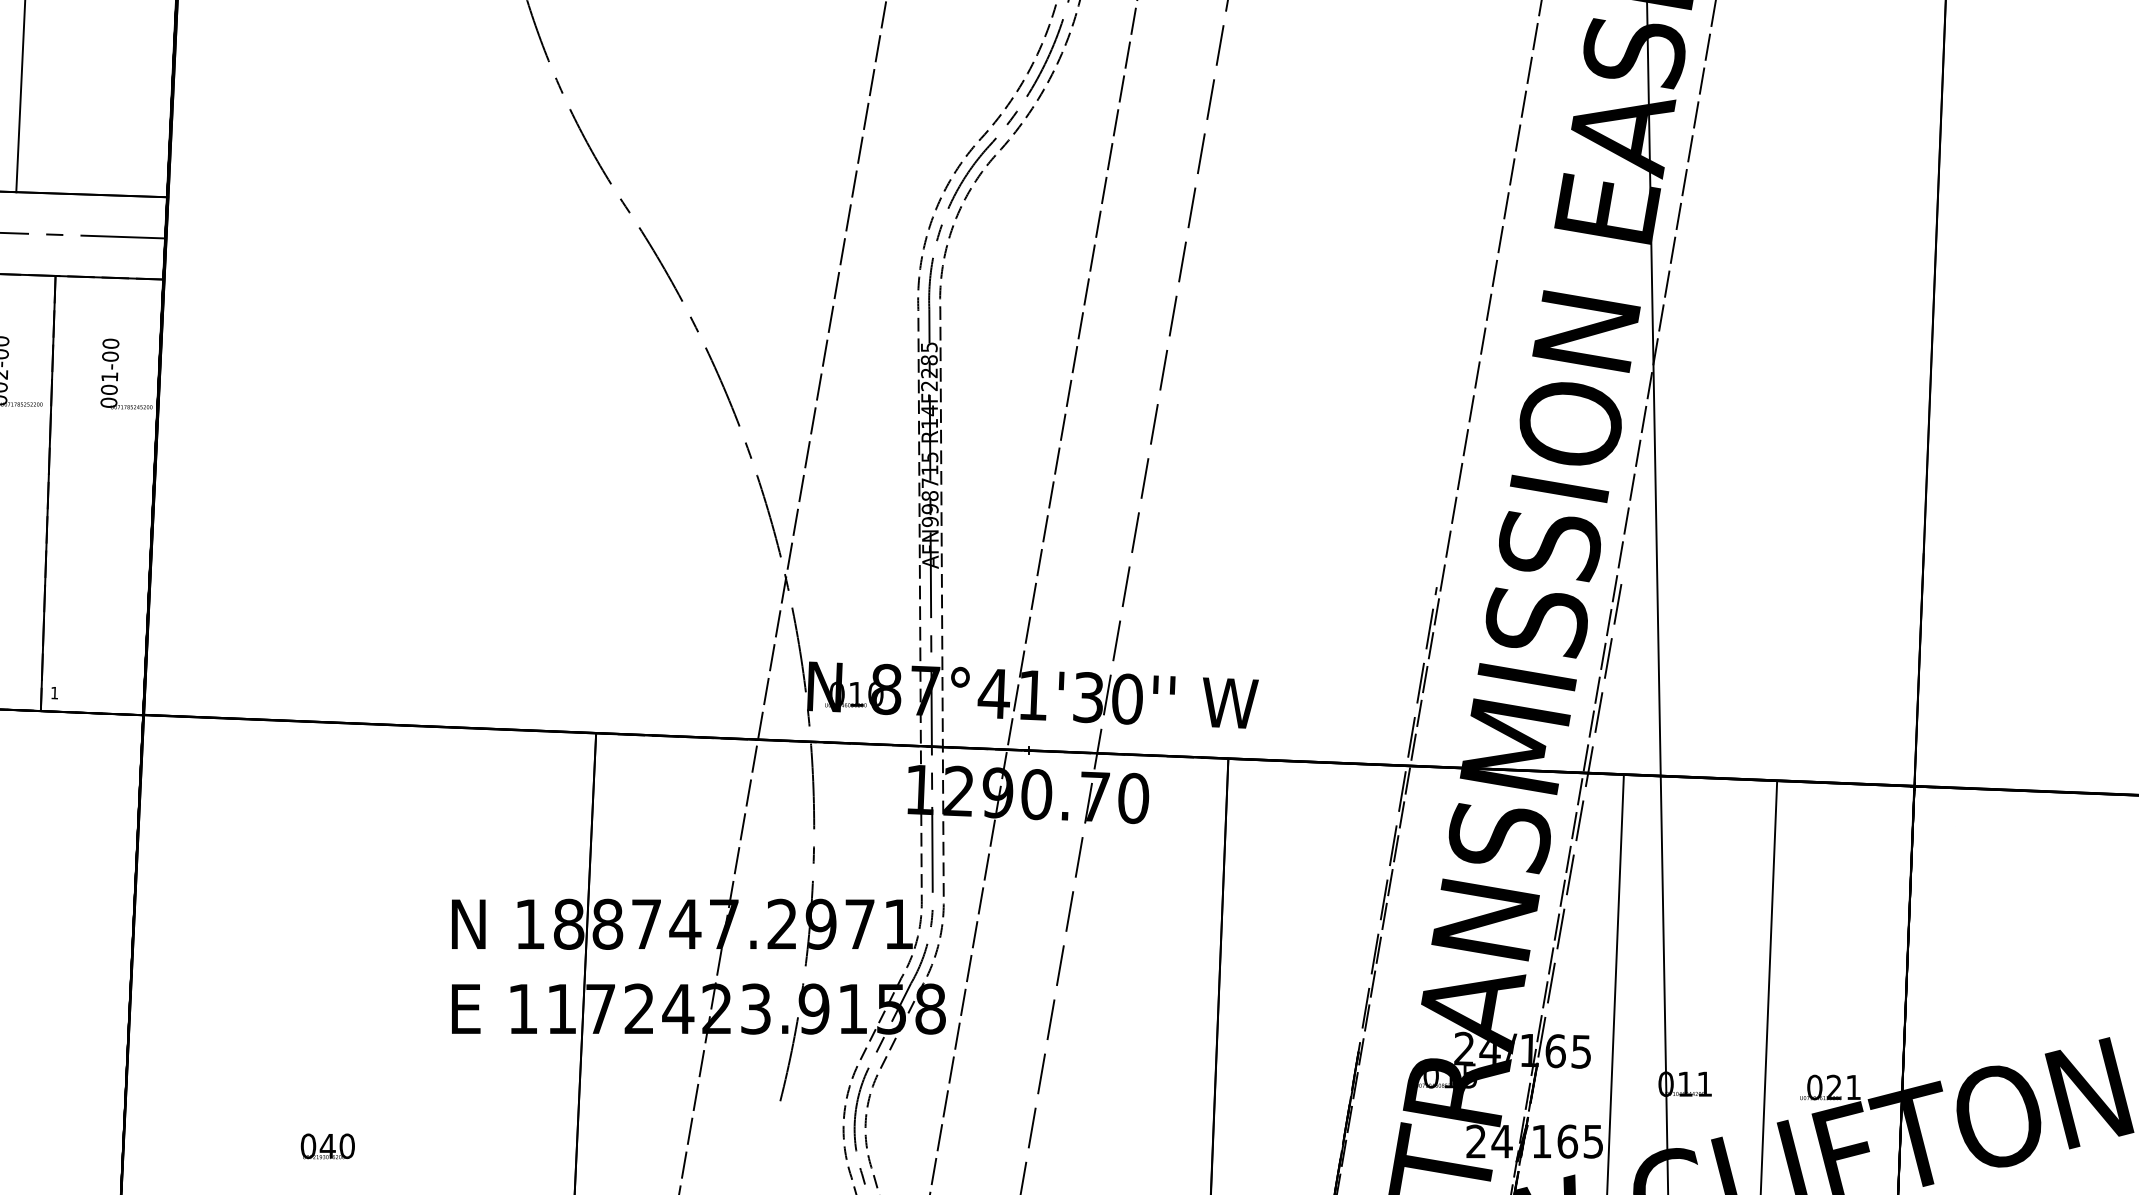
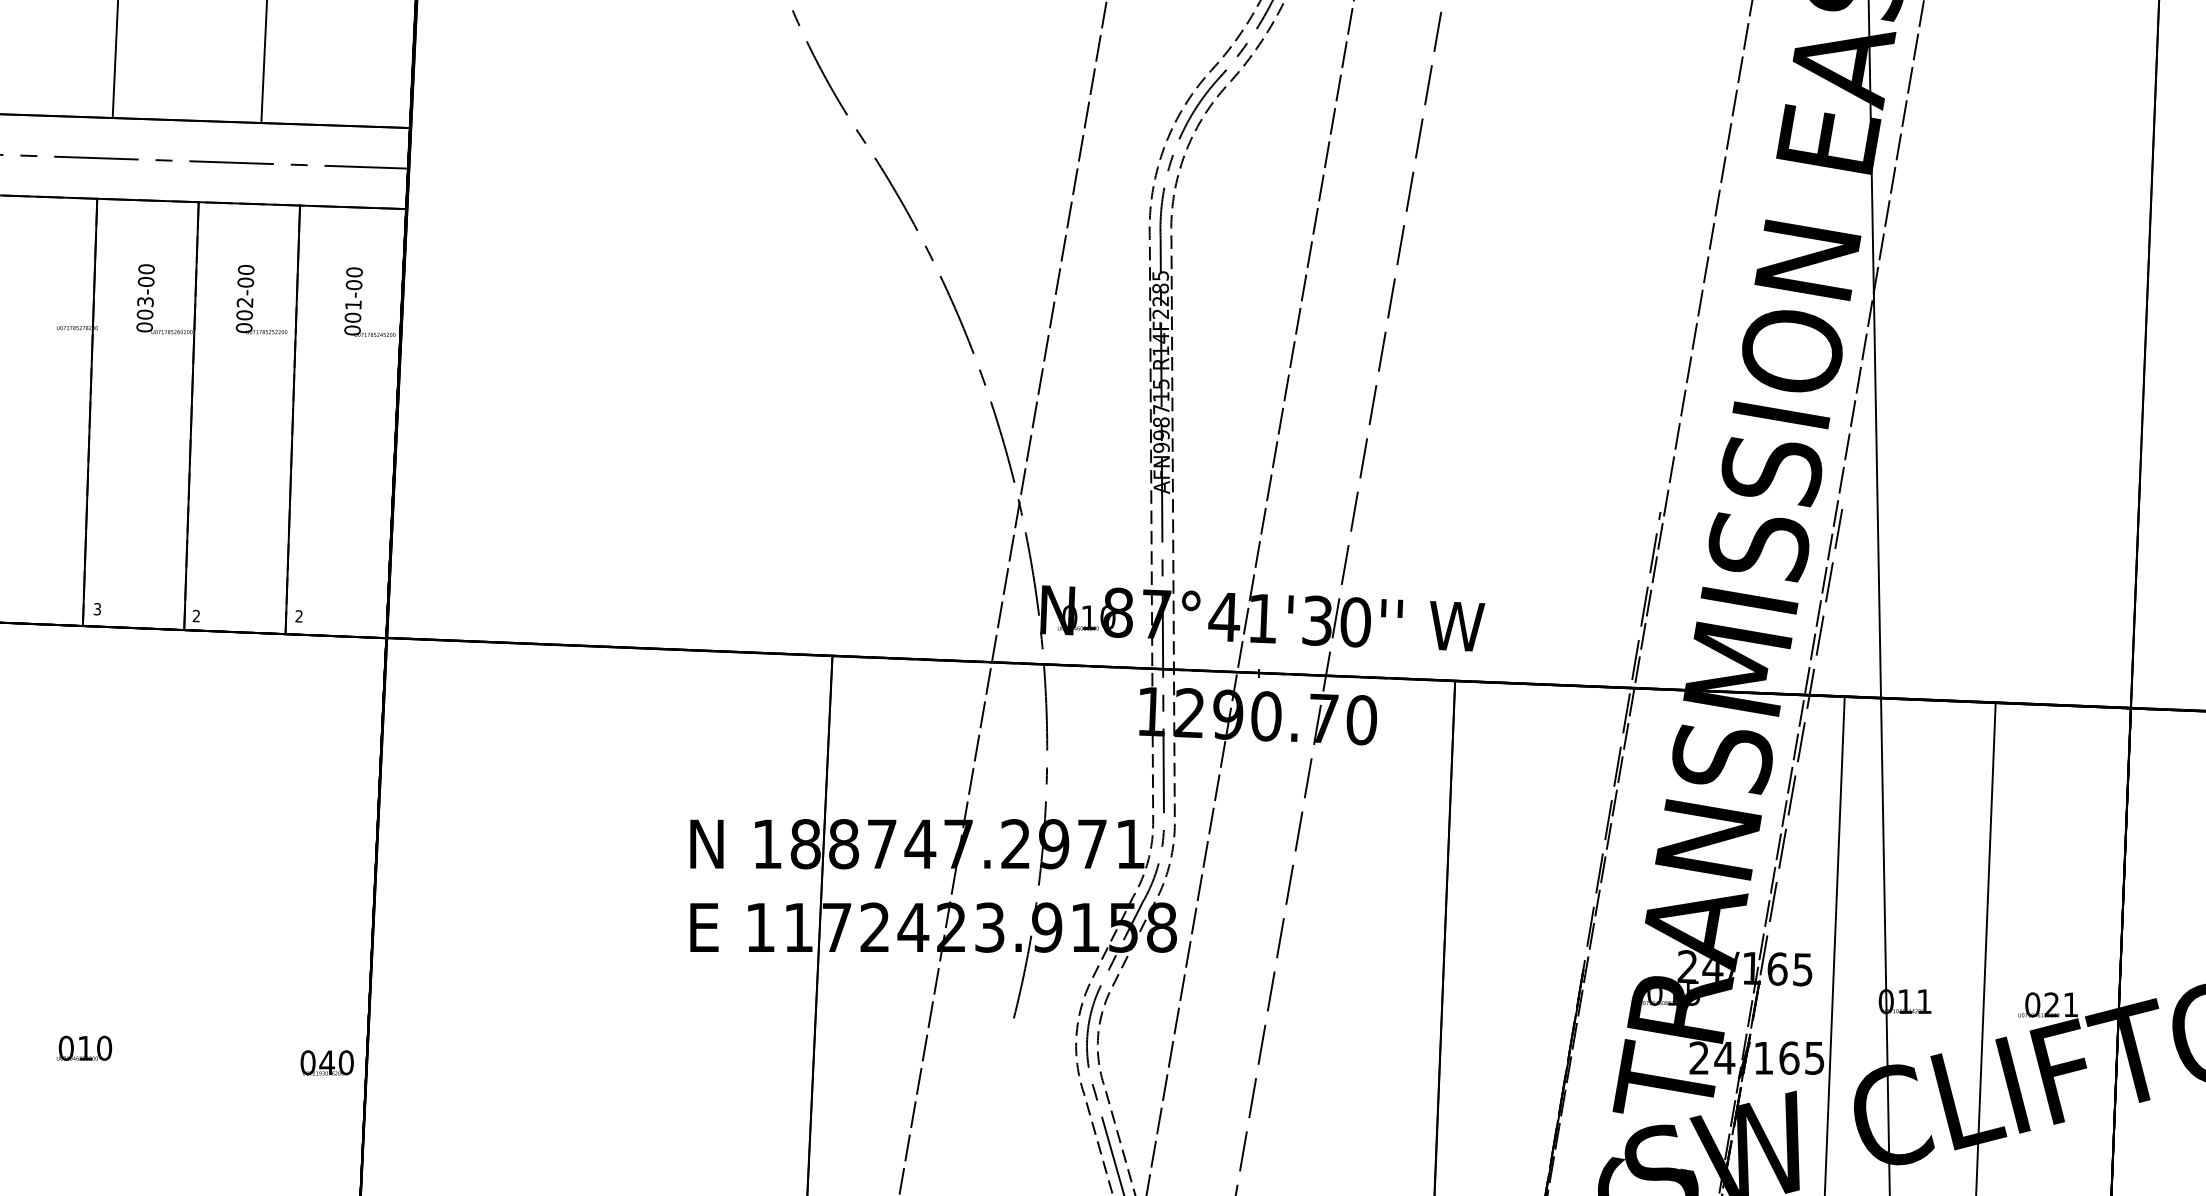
text: (54, 693) -> (298, 616), 1 -> 2
text: (327, 1146) -> (326, 1062), moved

